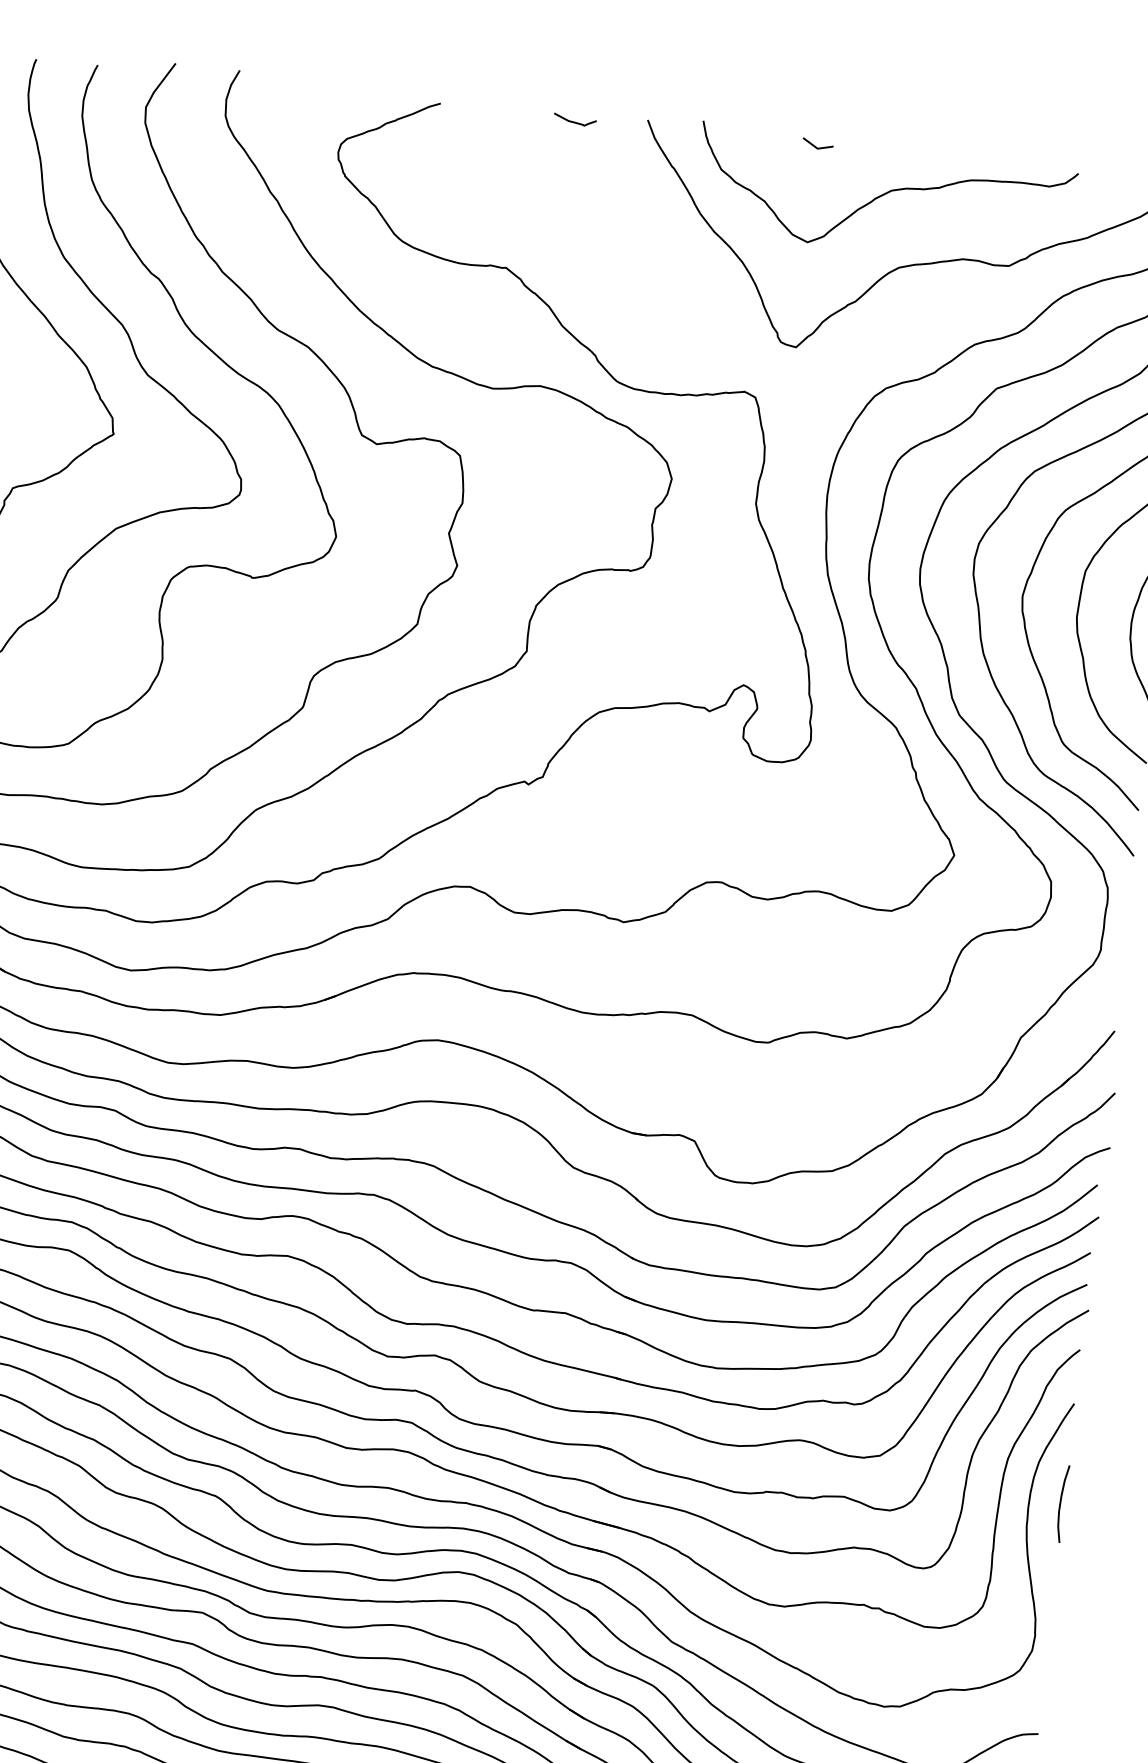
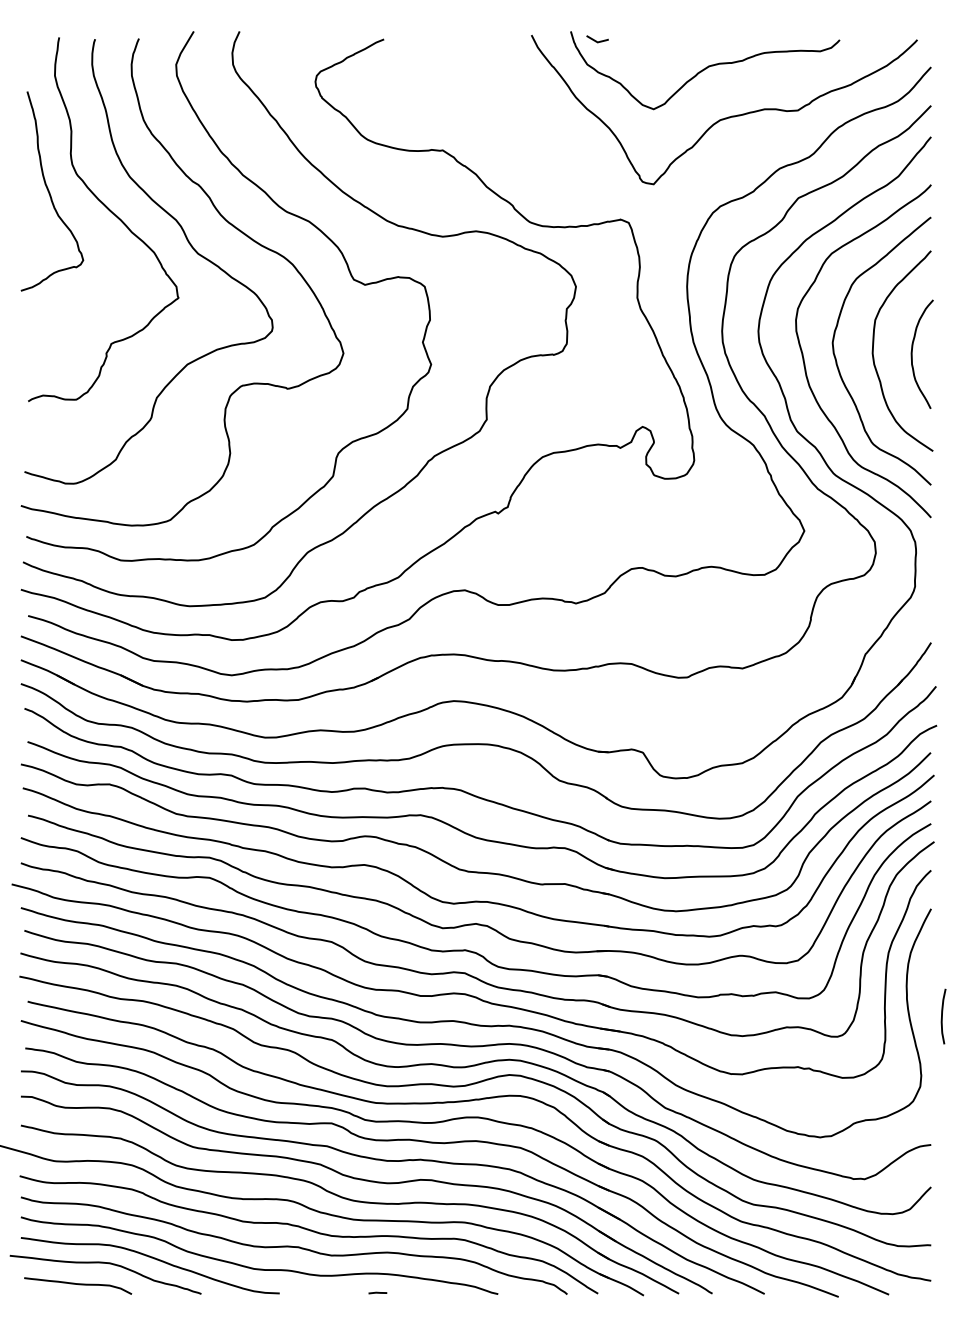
curve: (574, 120) -> (479, 41), removed
line: (816, 145) -> (596, 40), moved
curve: (1061, 1503) -> (942, 1016), moved

